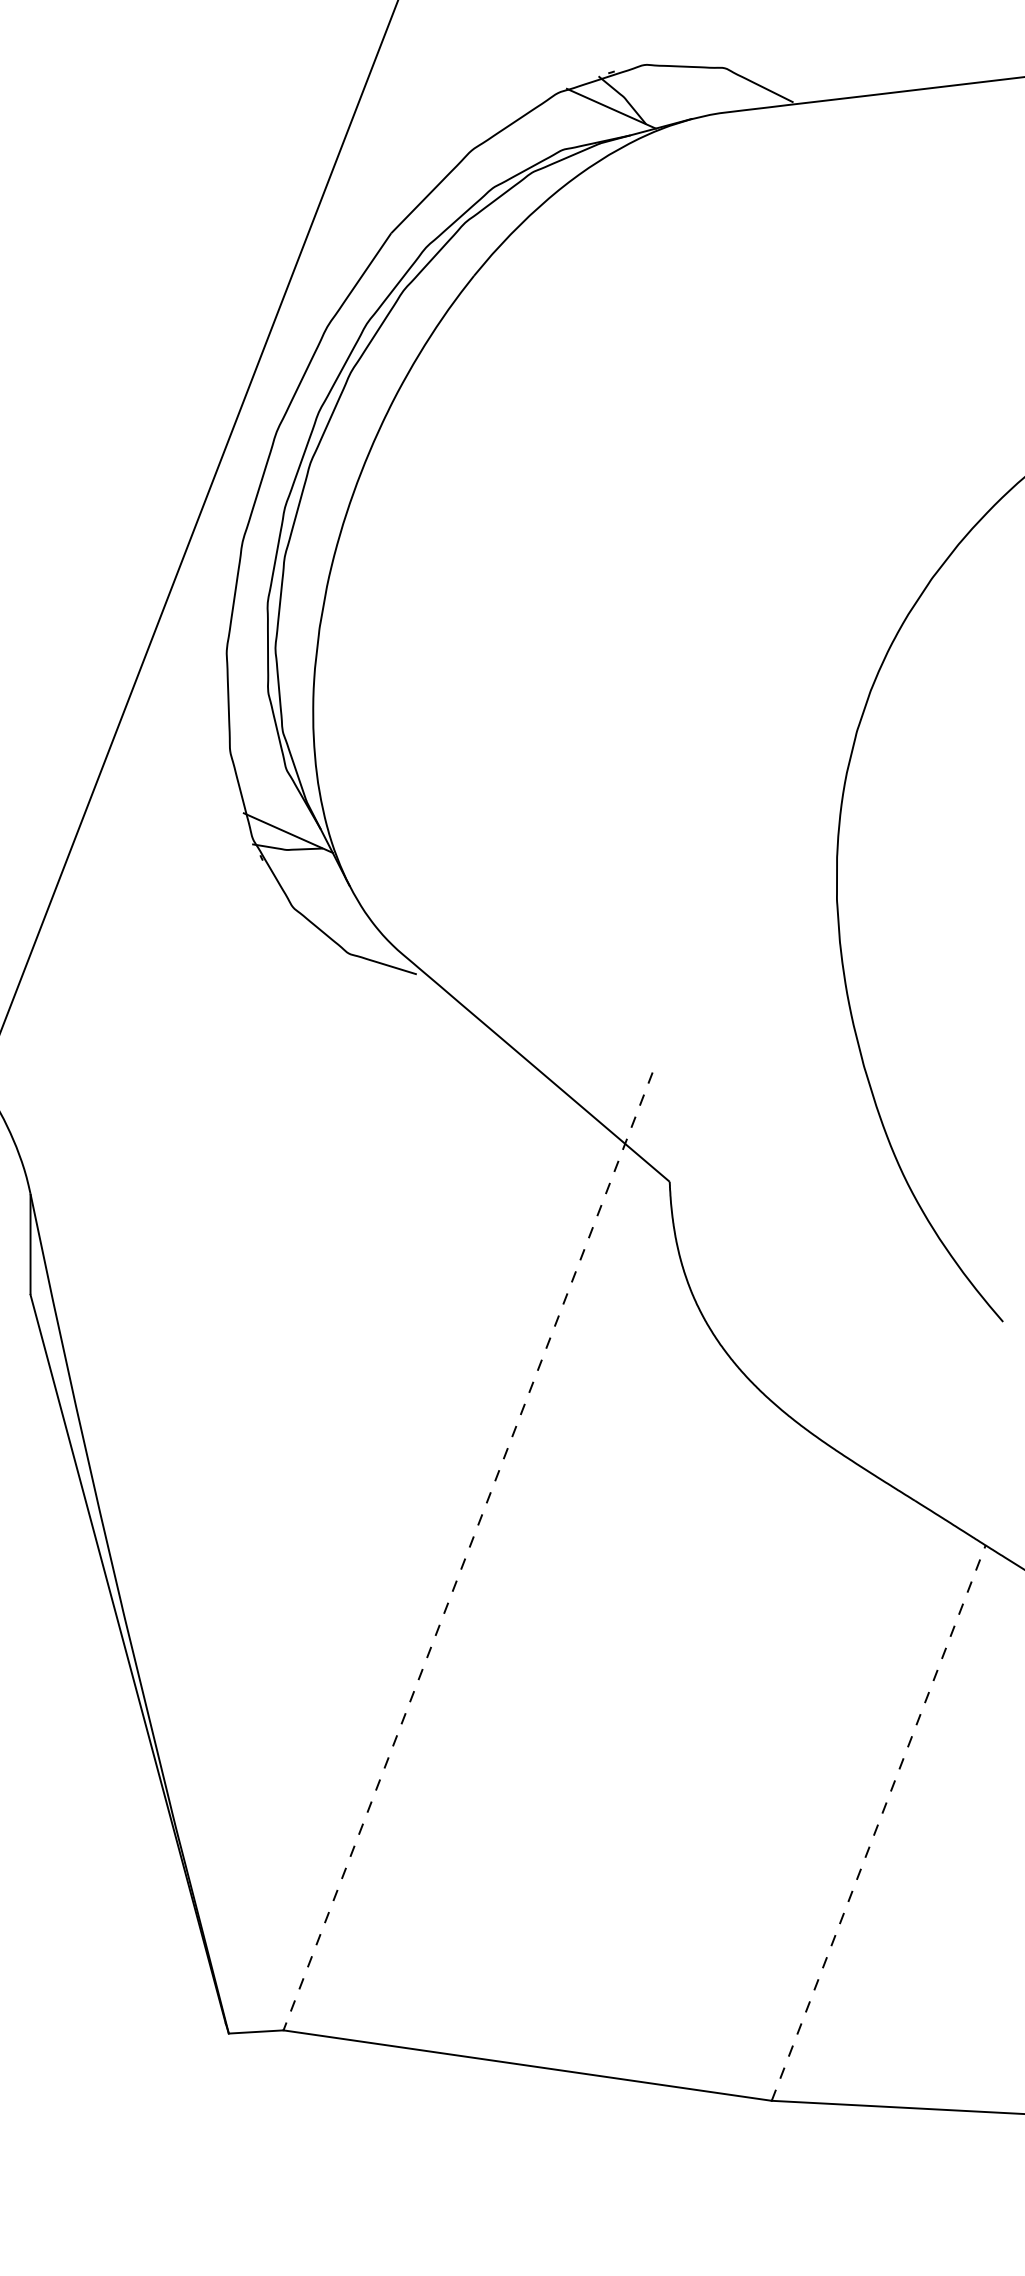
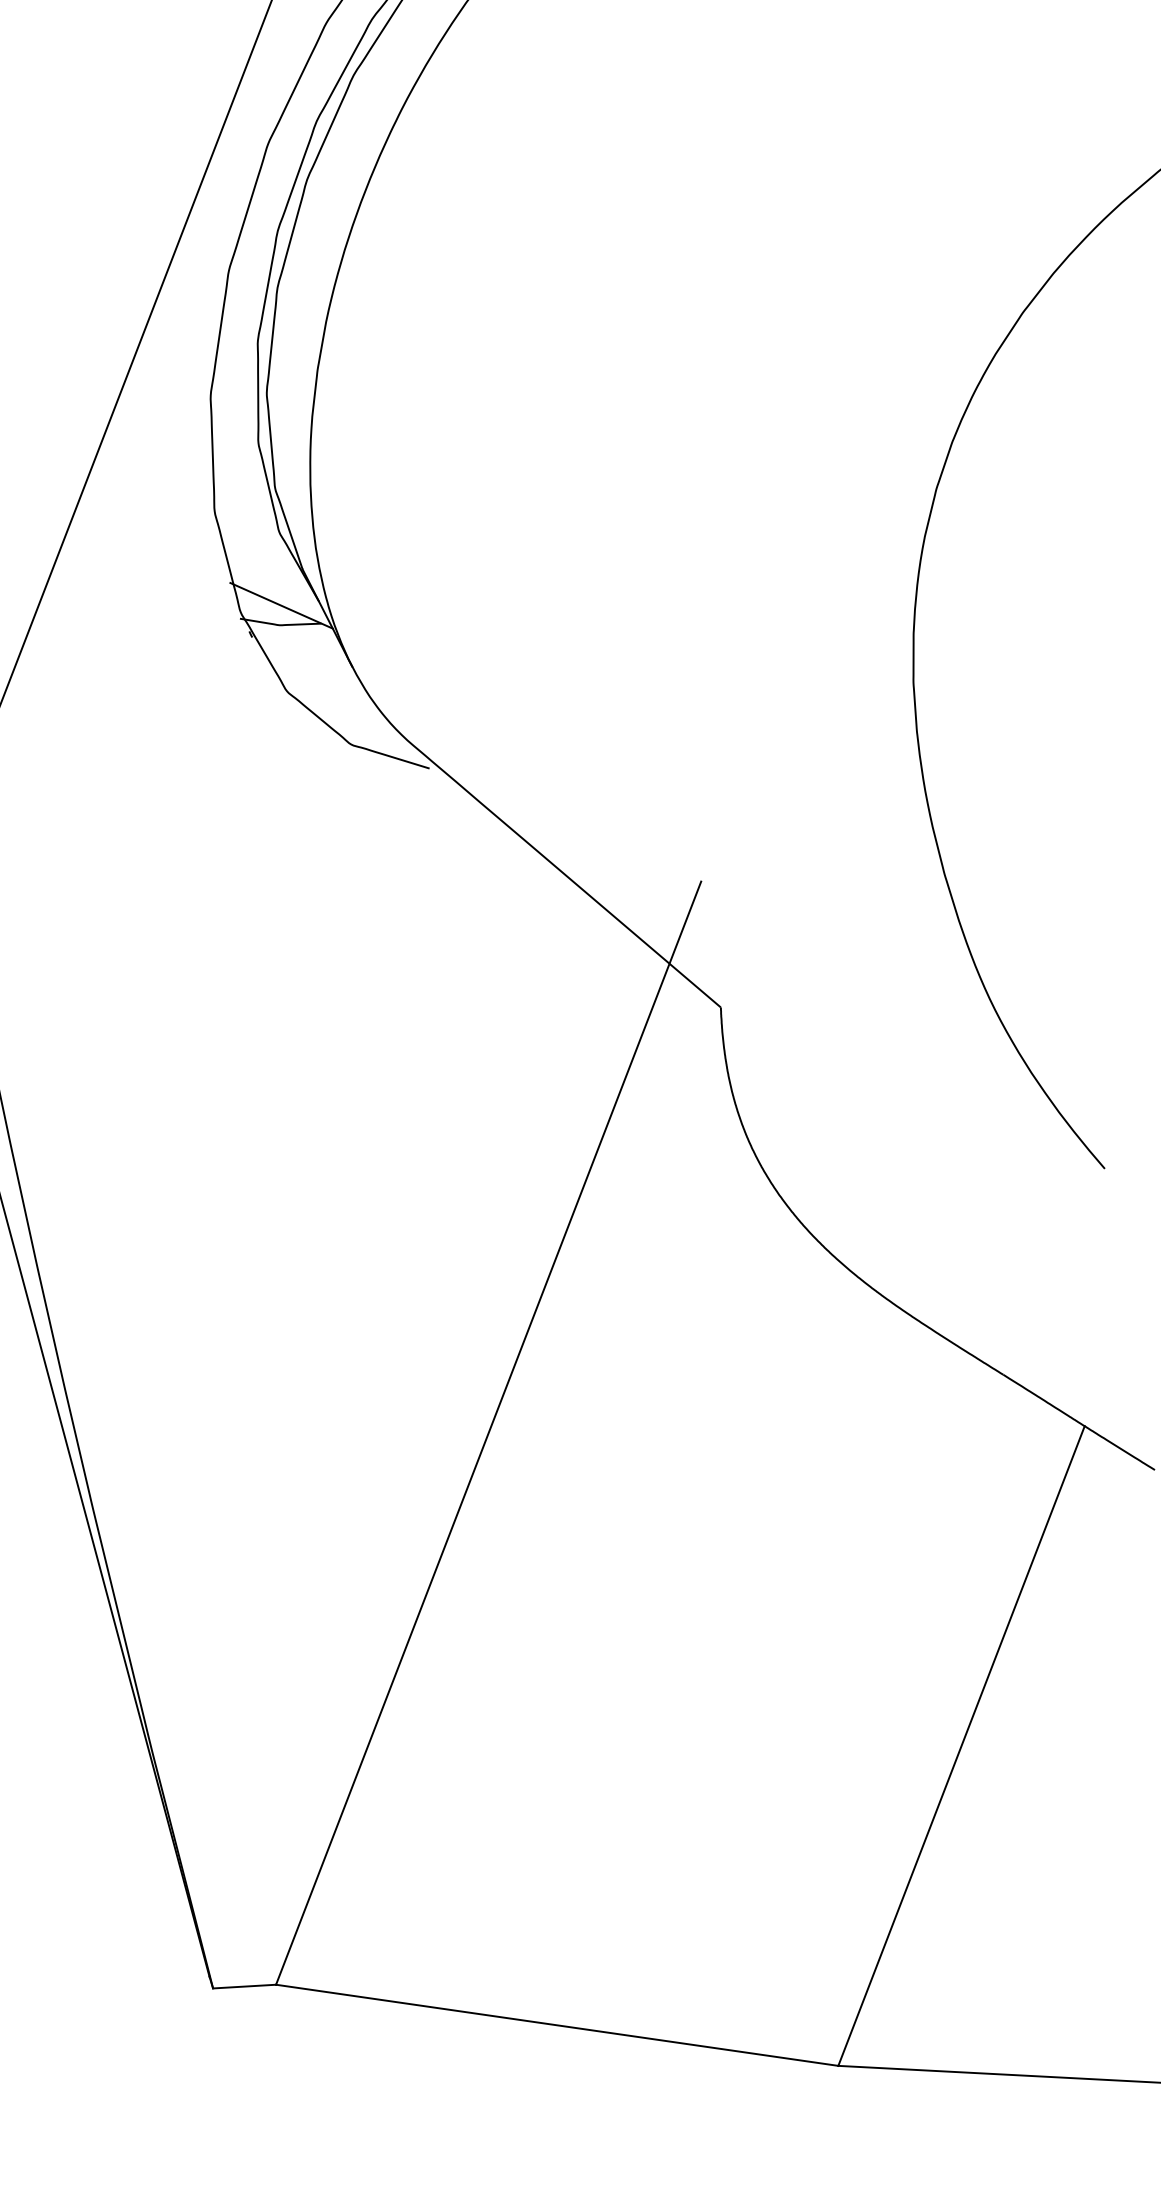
line: (467, 1551) -> (487, 1433), dashed -> solid
line: (878, 1823) -> (961, 1746), dashed -> solid

